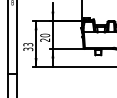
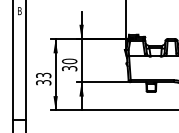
text: (45, 39) -> (70, 67), 20 -> 30

